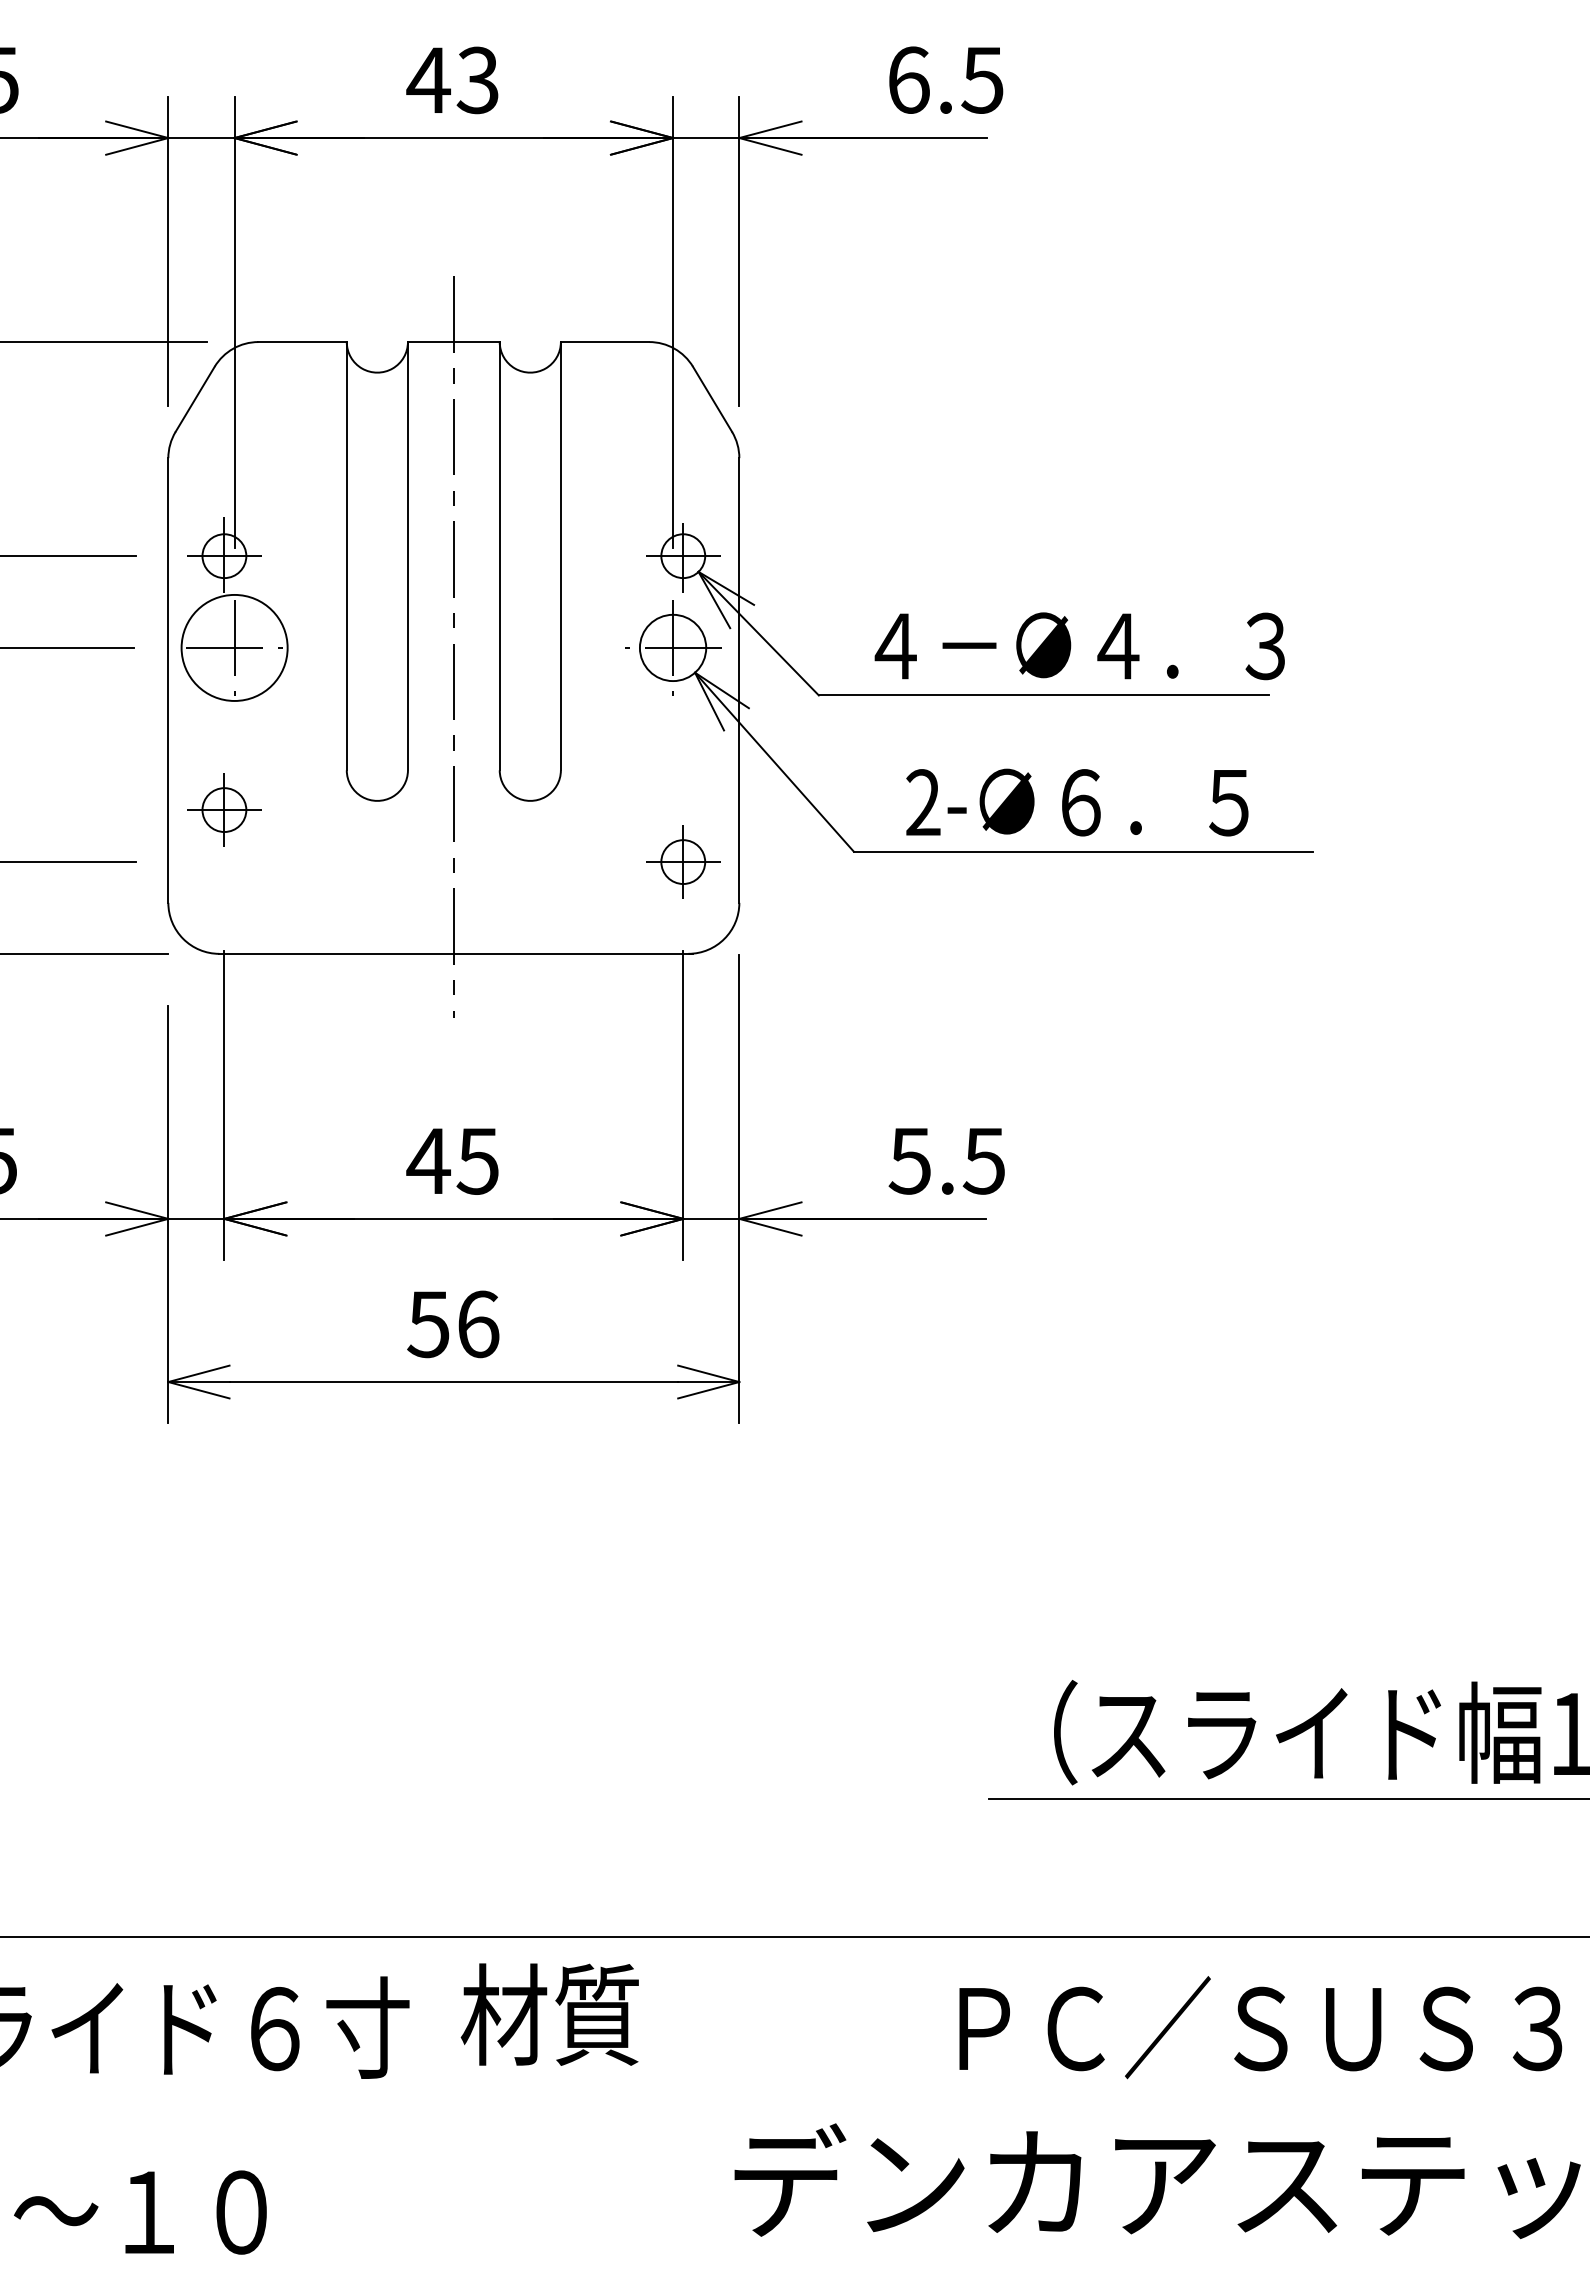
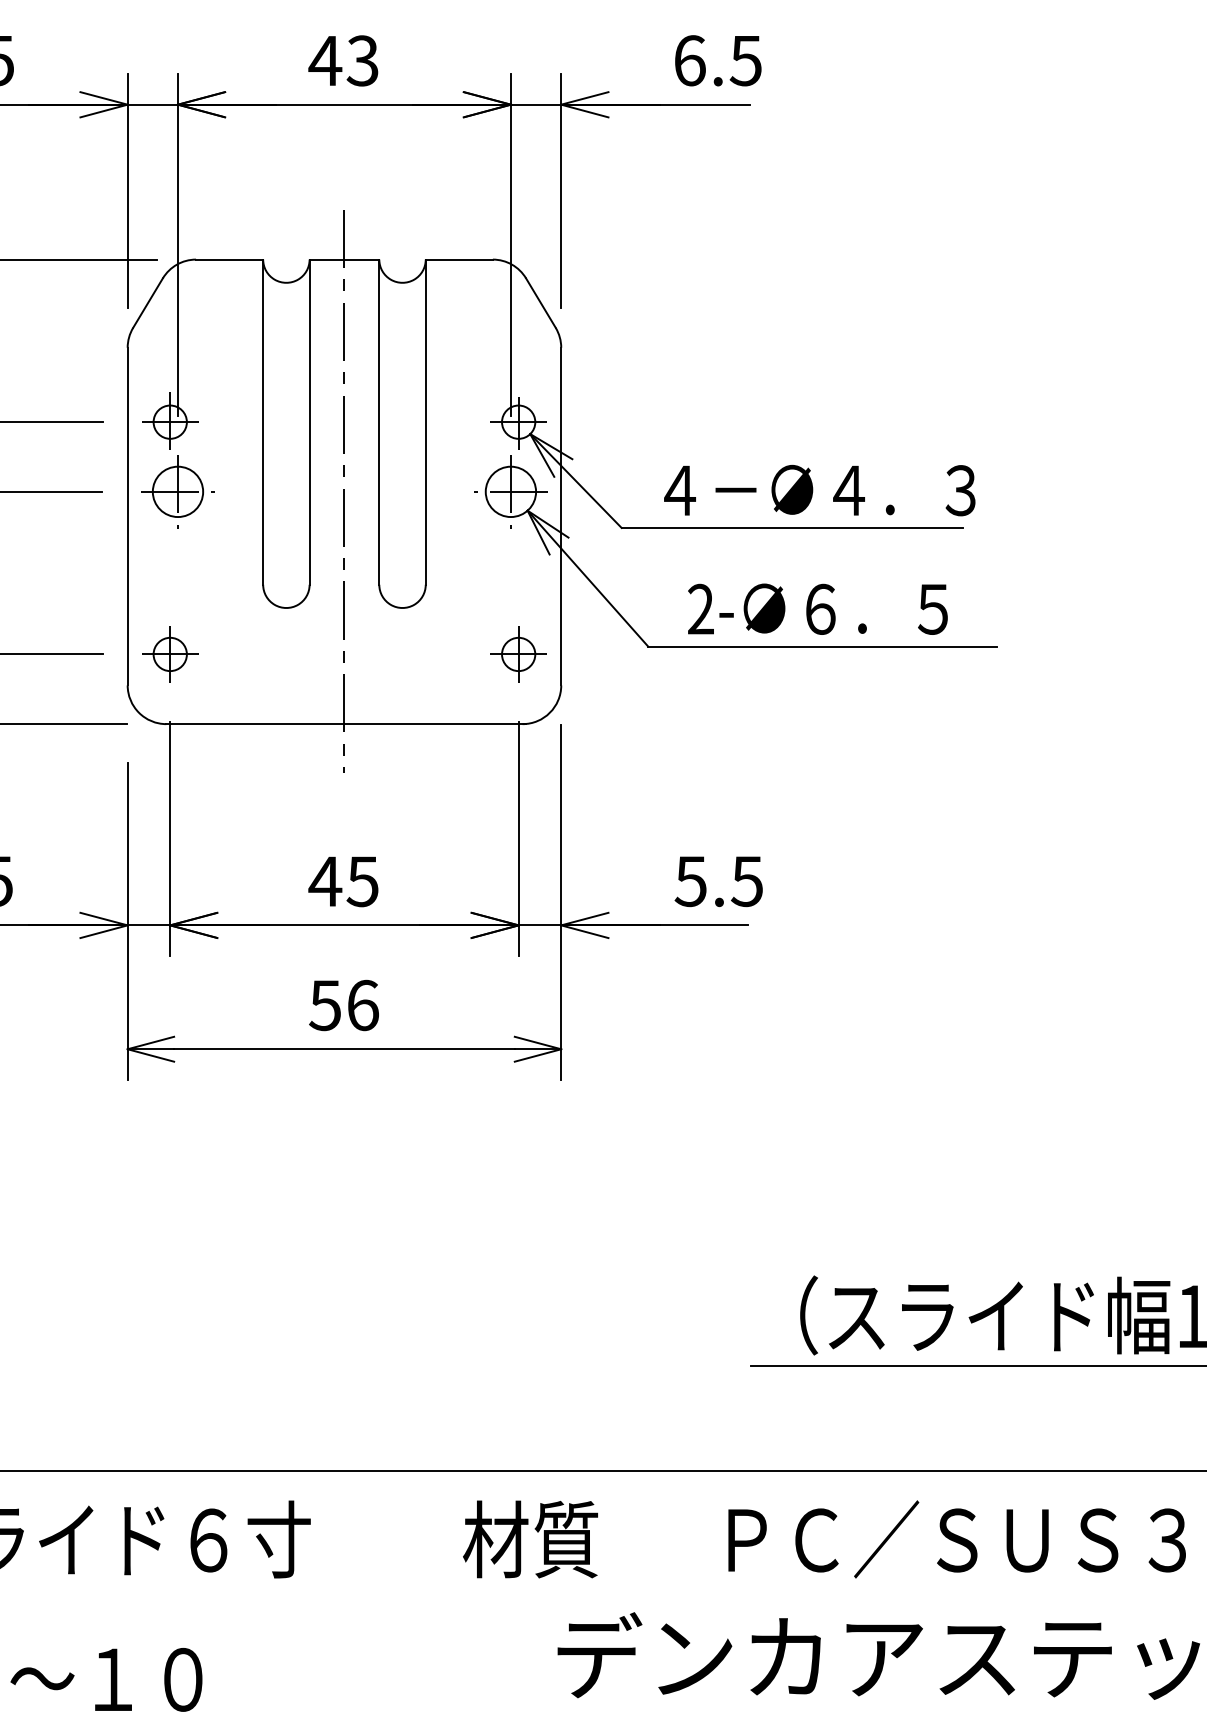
circle: (234, 647) -> (177, 491), size x0.62
part: (224, 809) -> (170, 654), moved
text: (549, 2014) -> (530, 1539), moved

